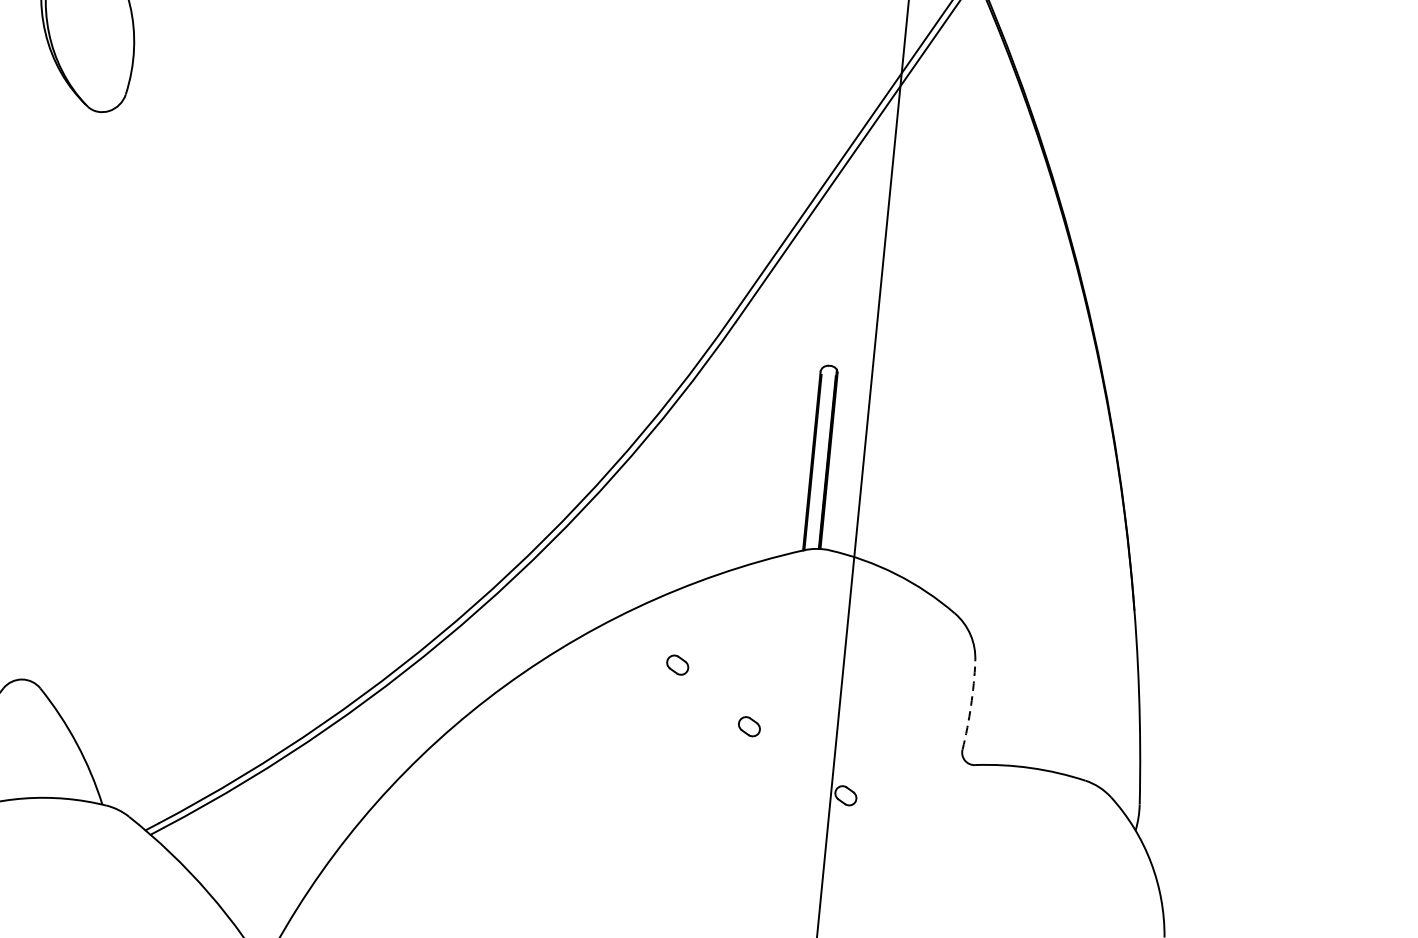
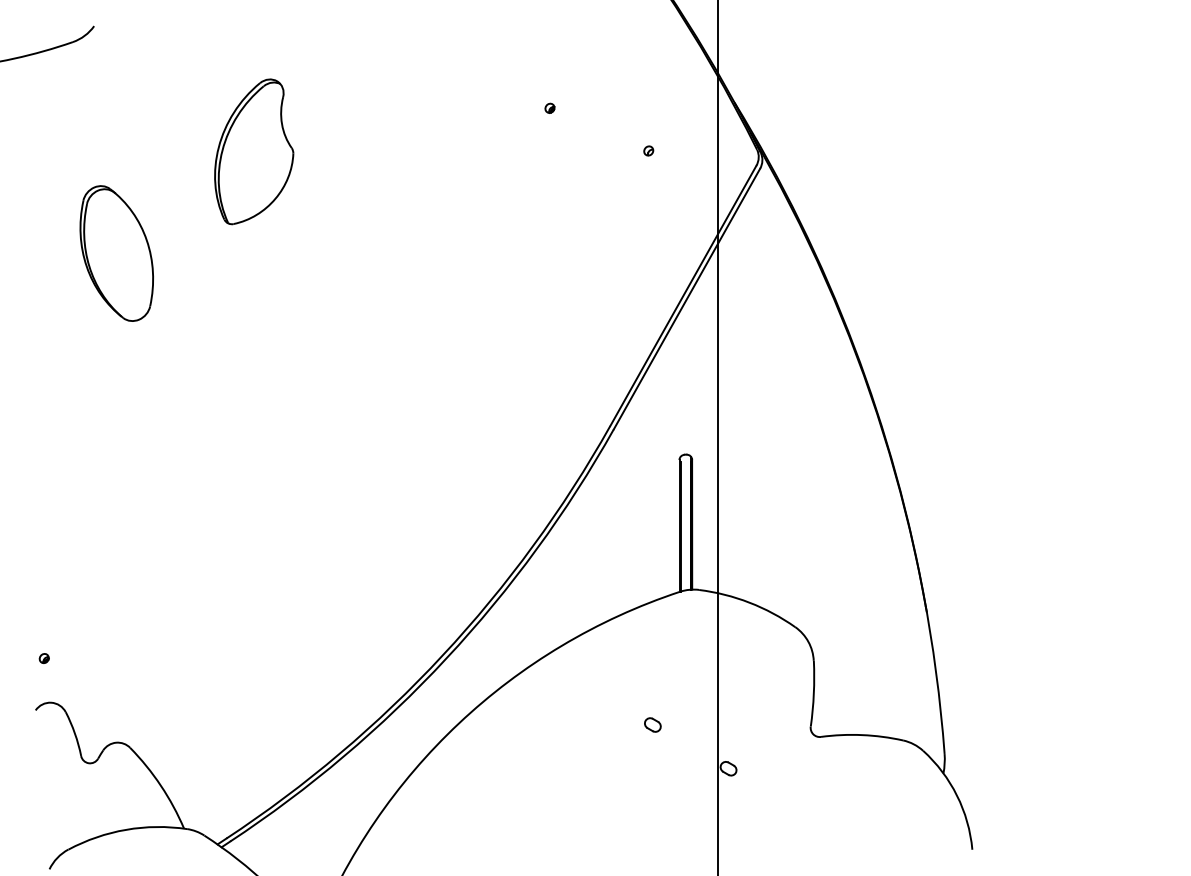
part: (677, 664) -> (595, 684), removed
arc: (970, 705) -> (813, 693), dashed -> solid

